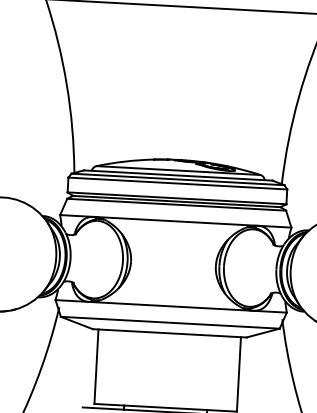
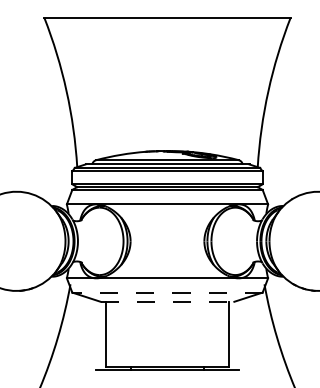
line: (170, 322) -> (167, 292), solid -> dashed
line: (169, 332) -> (167, 301), solid -> dashed

